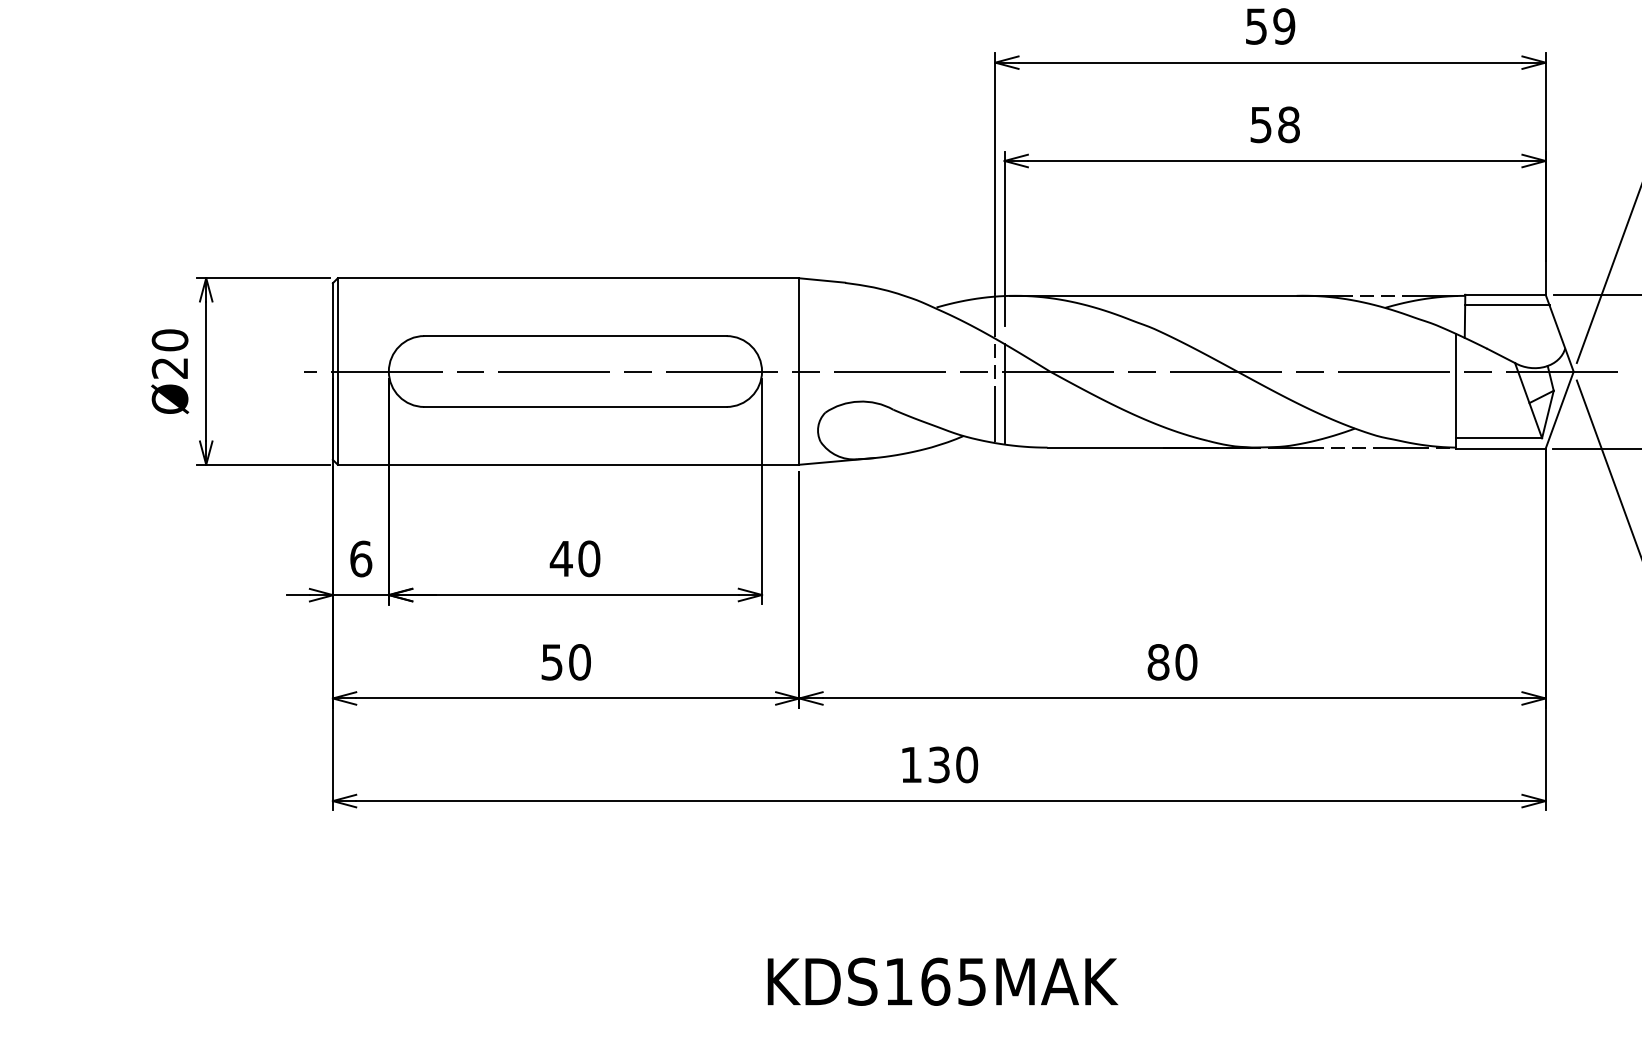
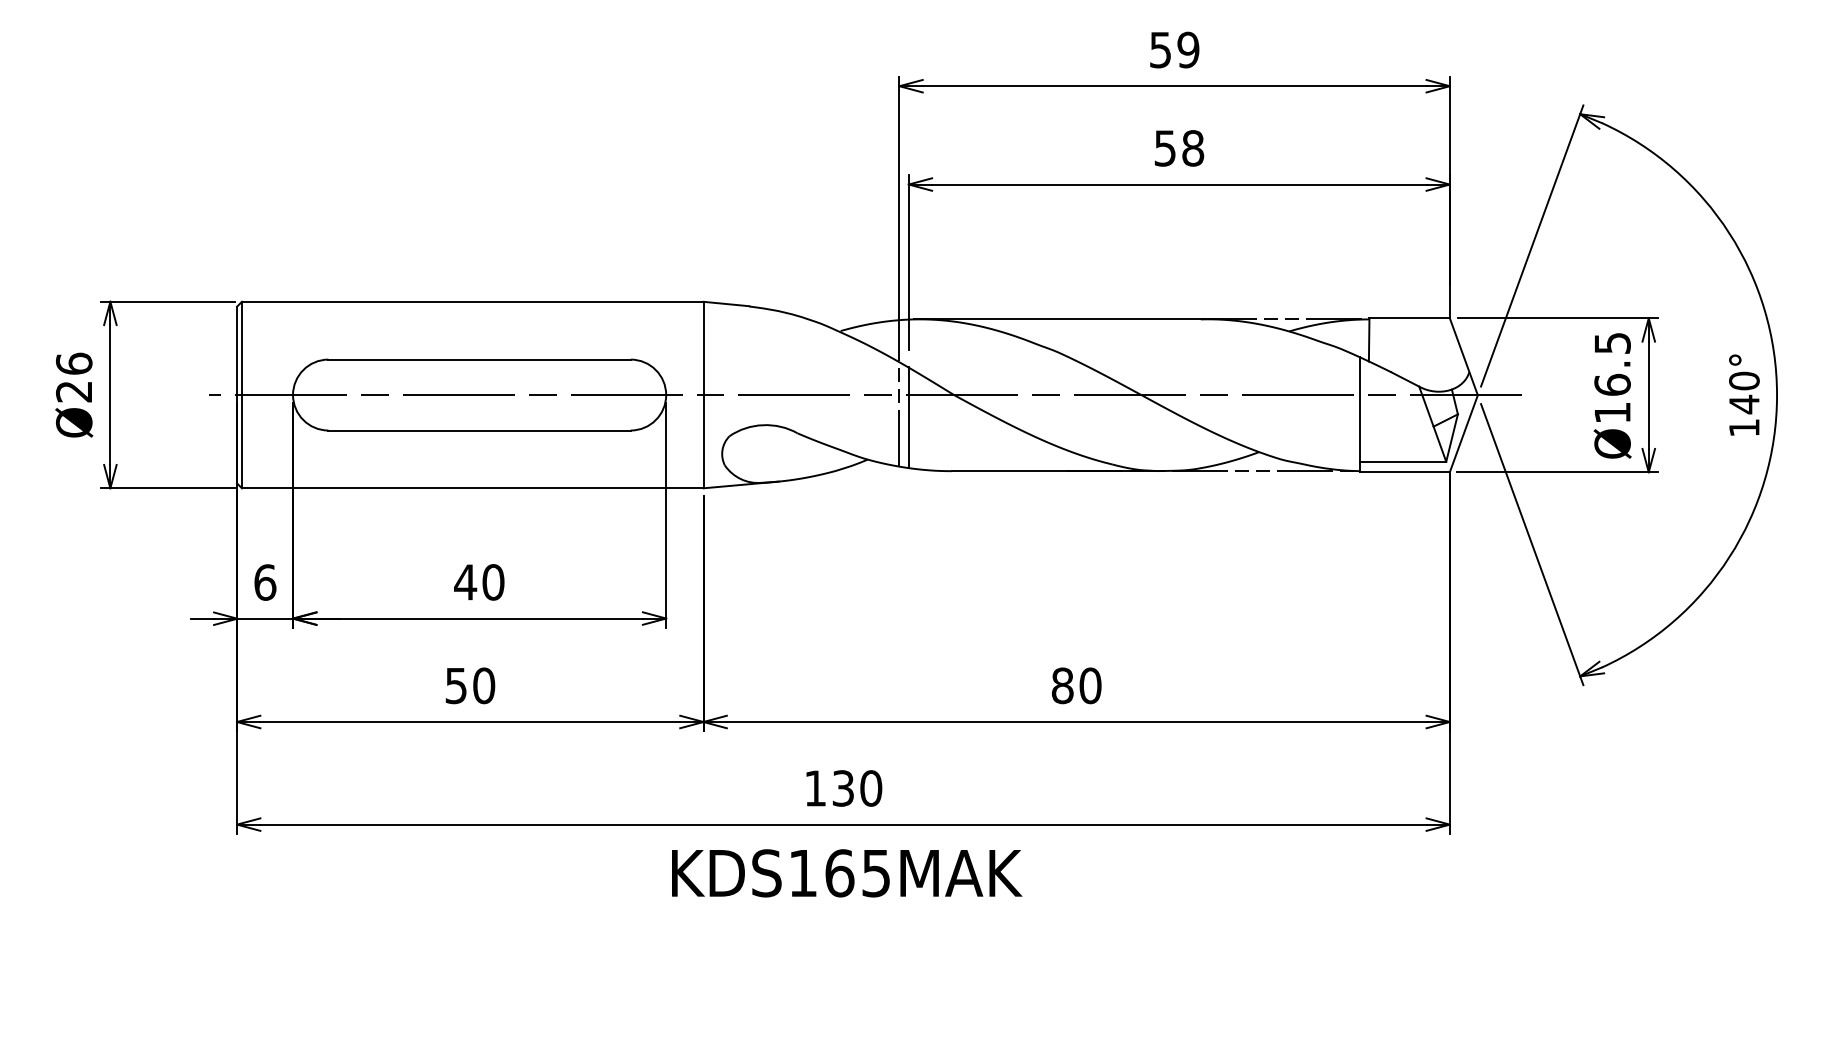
line: (1507, 304) -> (1411, 328), removed
text: (169, 339) -> (73, 363), Ø20 -> Ø26
text: (943, 981) -> (847, 873), moved

